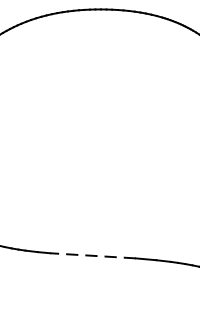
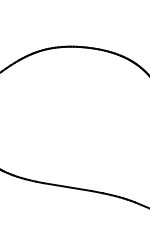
line: (93, 256) -> (67, 187), dashed -> solid

